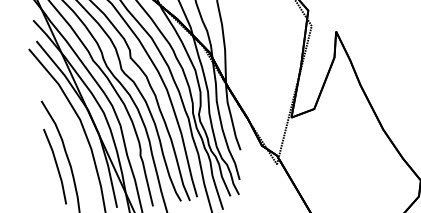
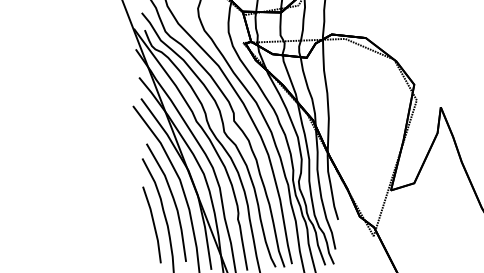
curve: (73, 139) -> (172, 199), added

